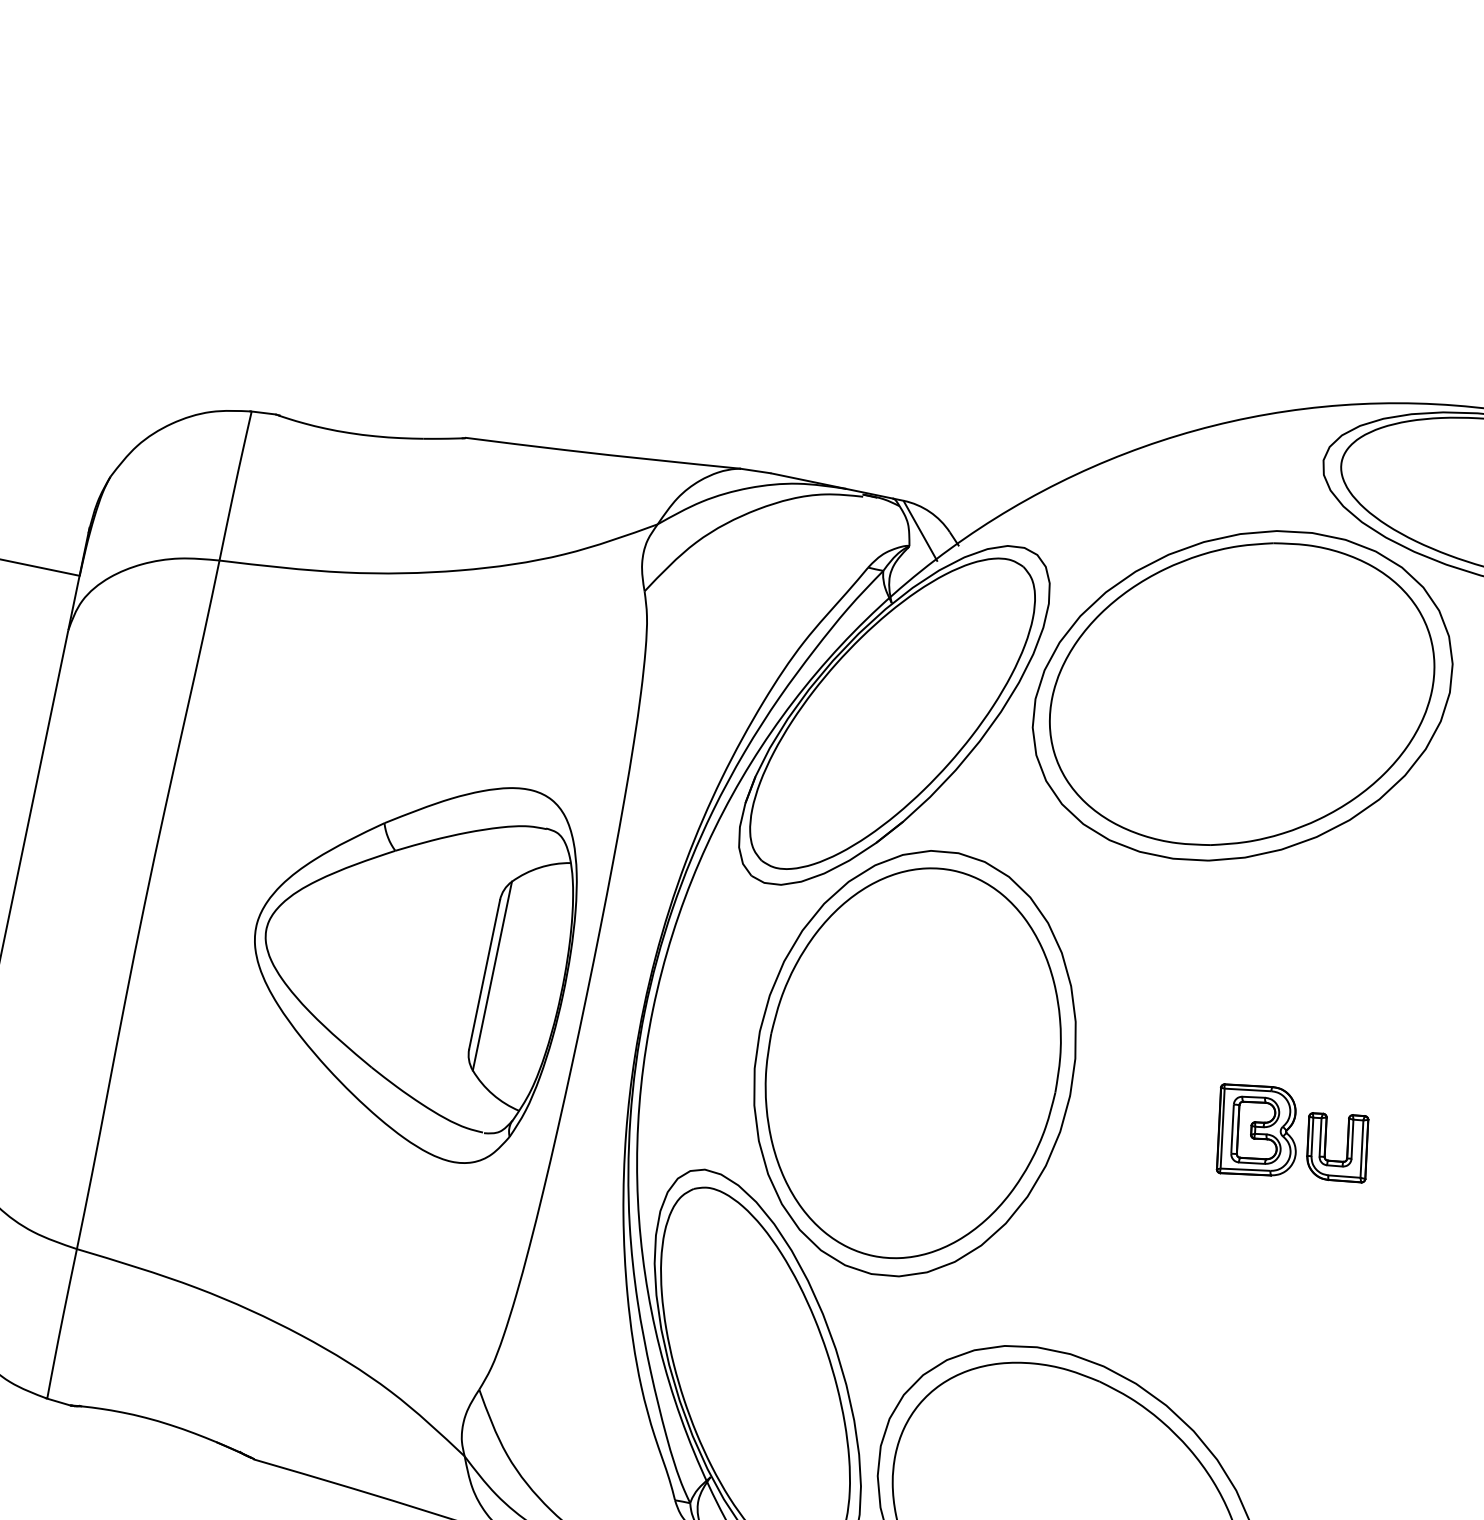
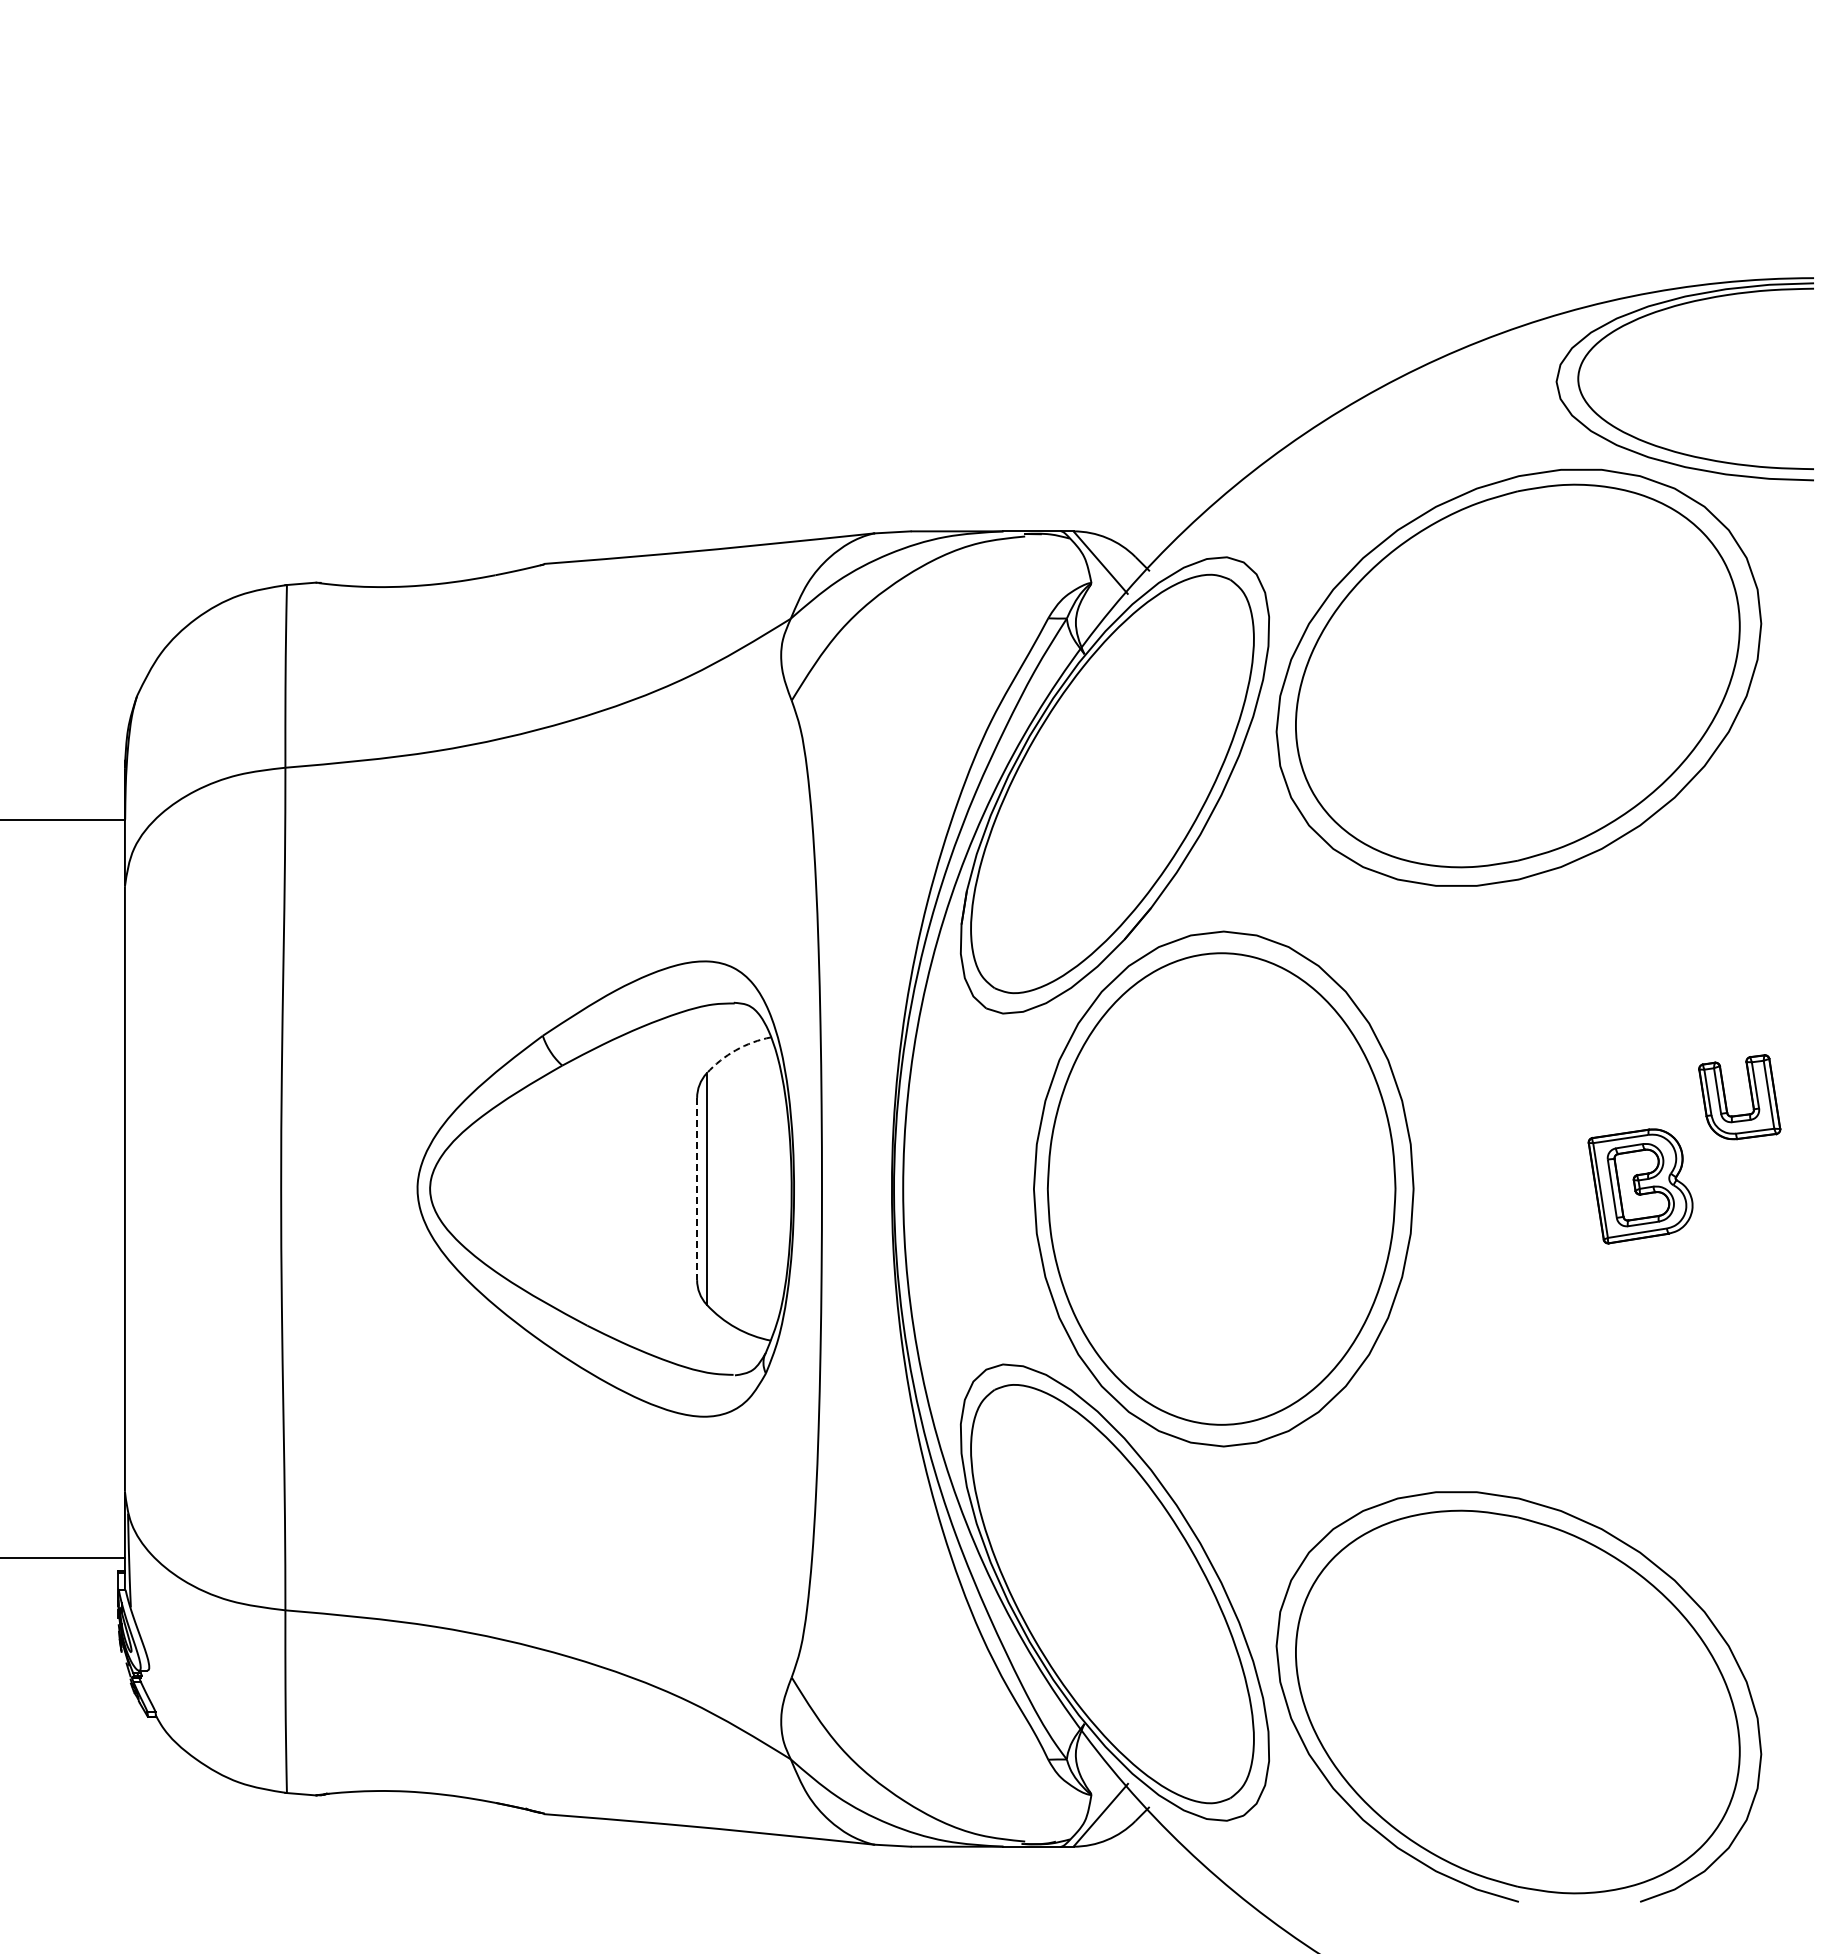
arc: (539, 867) -> (735, 1050), solid -> dashed
line: (484, 974) -> (697, 1189), solid -> dashed
part: (1346, 1146) -> (1750, 1095), moved

